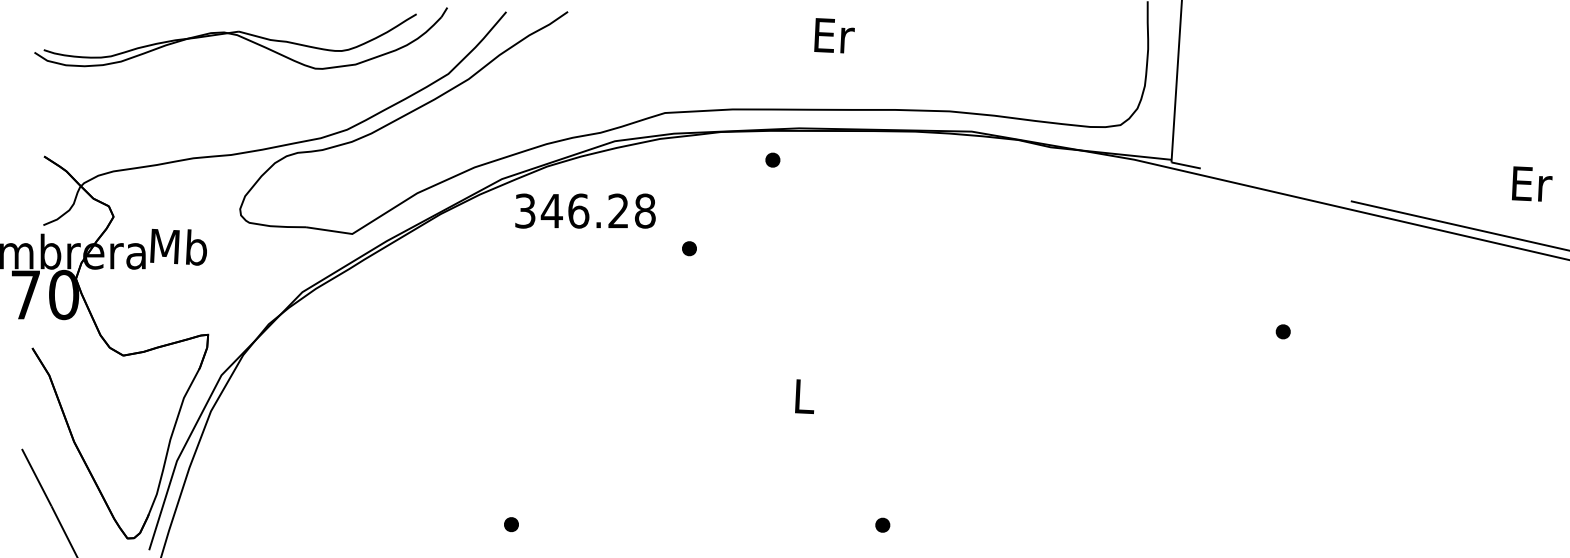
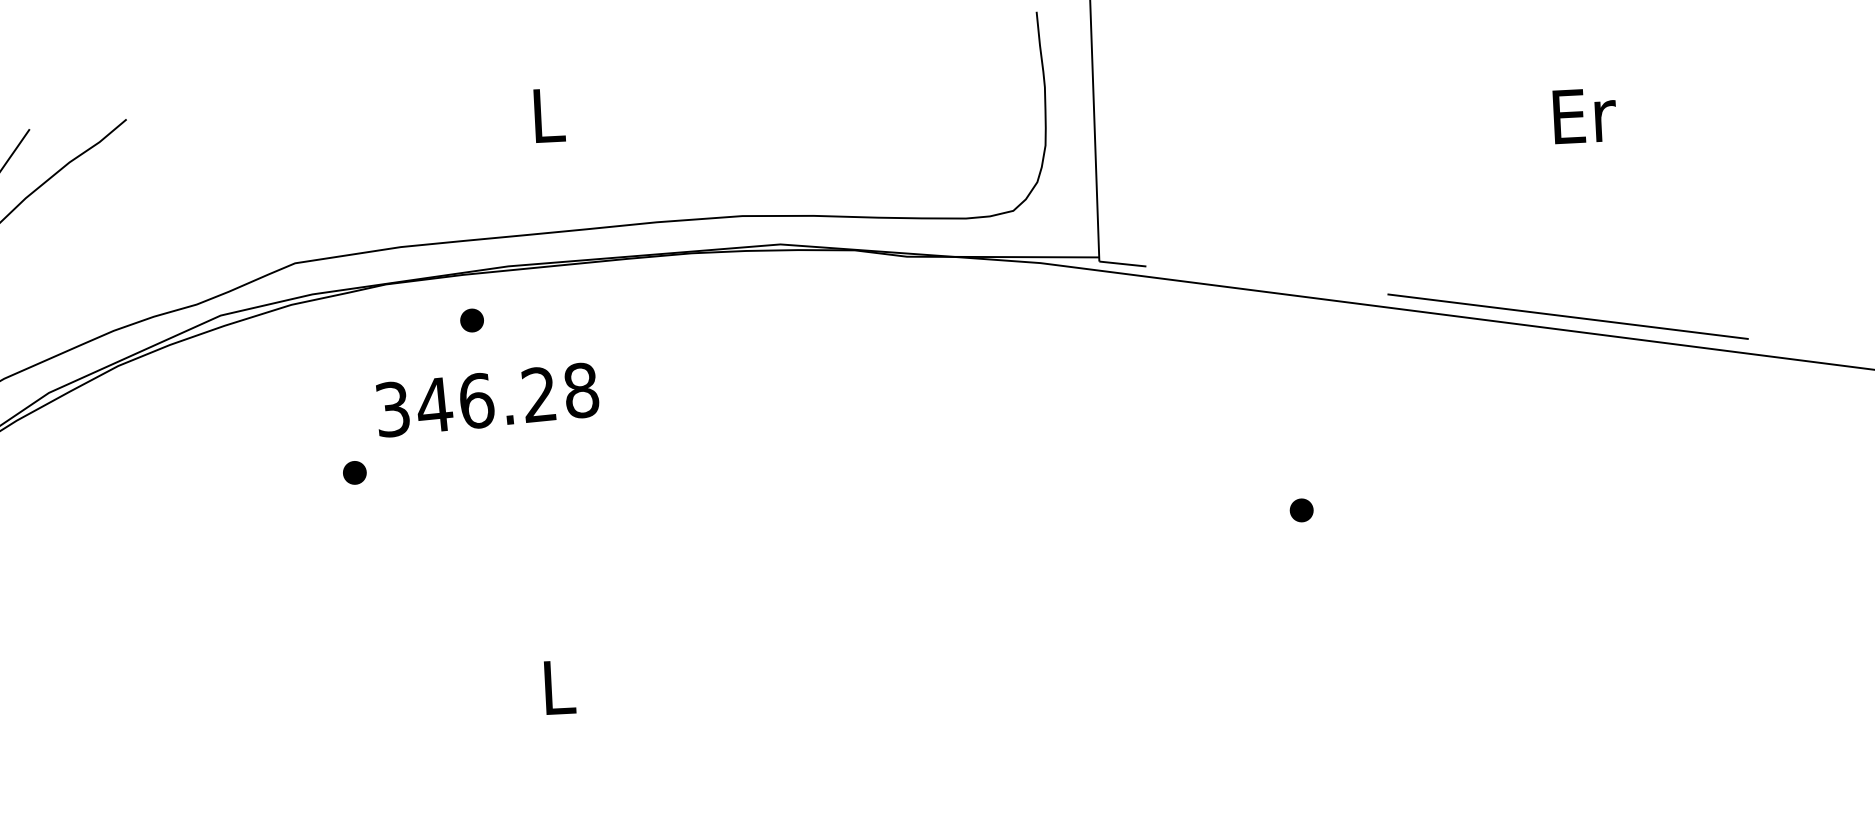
text: (834, 35) -> (549, 114), Er -> L
text: (1532, 183) -> (1585, 114), moved
text: (585, 210) -> (487, 398), moved

